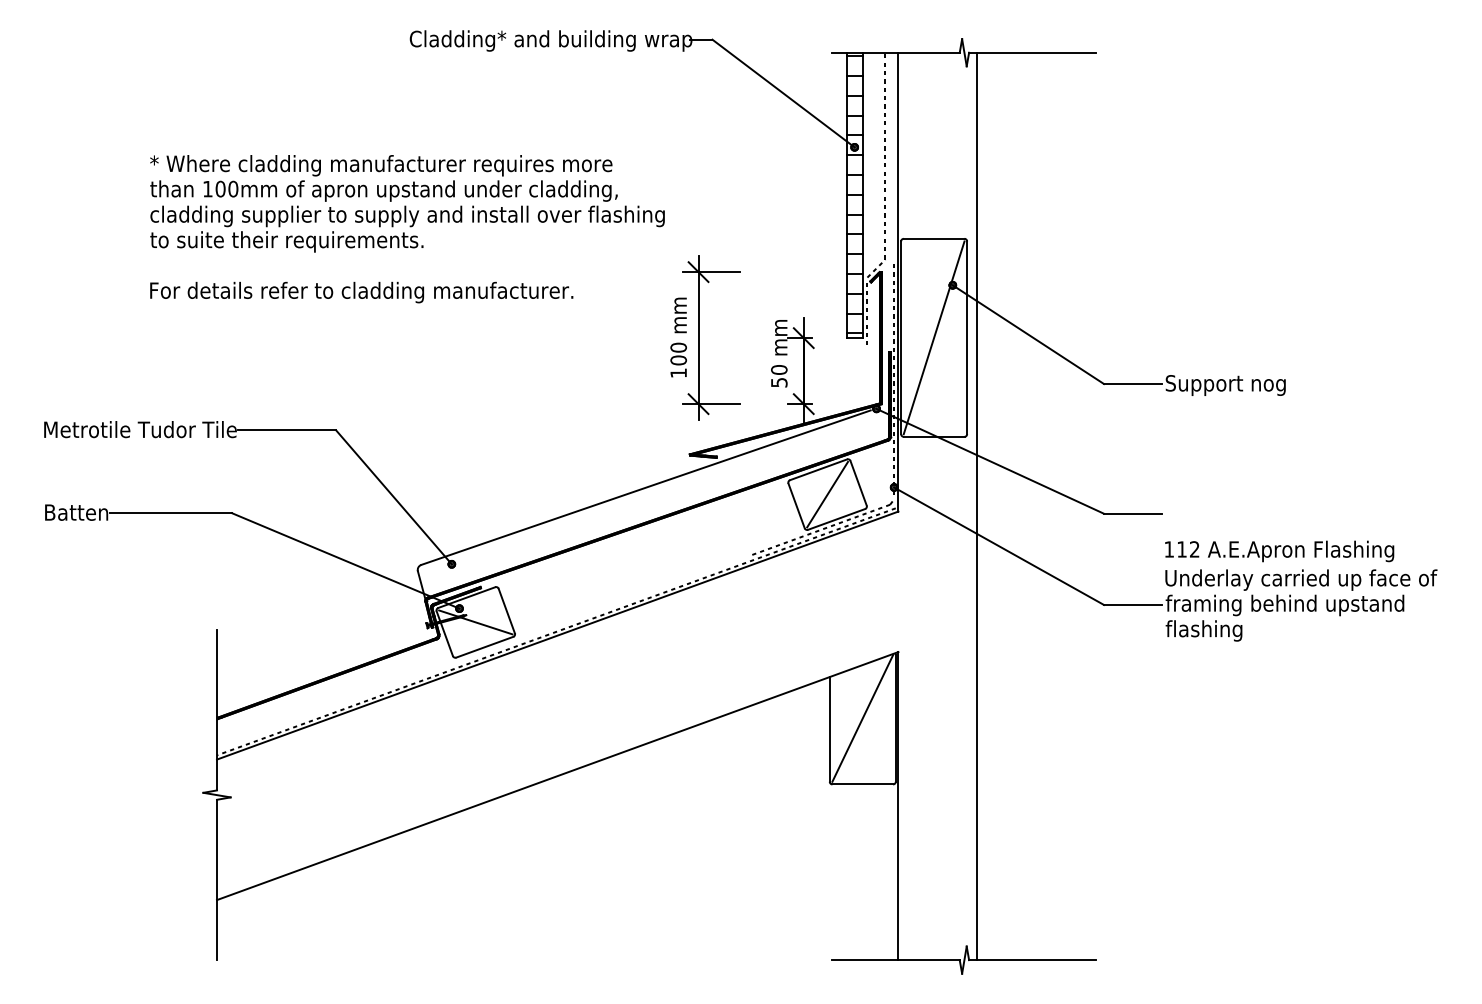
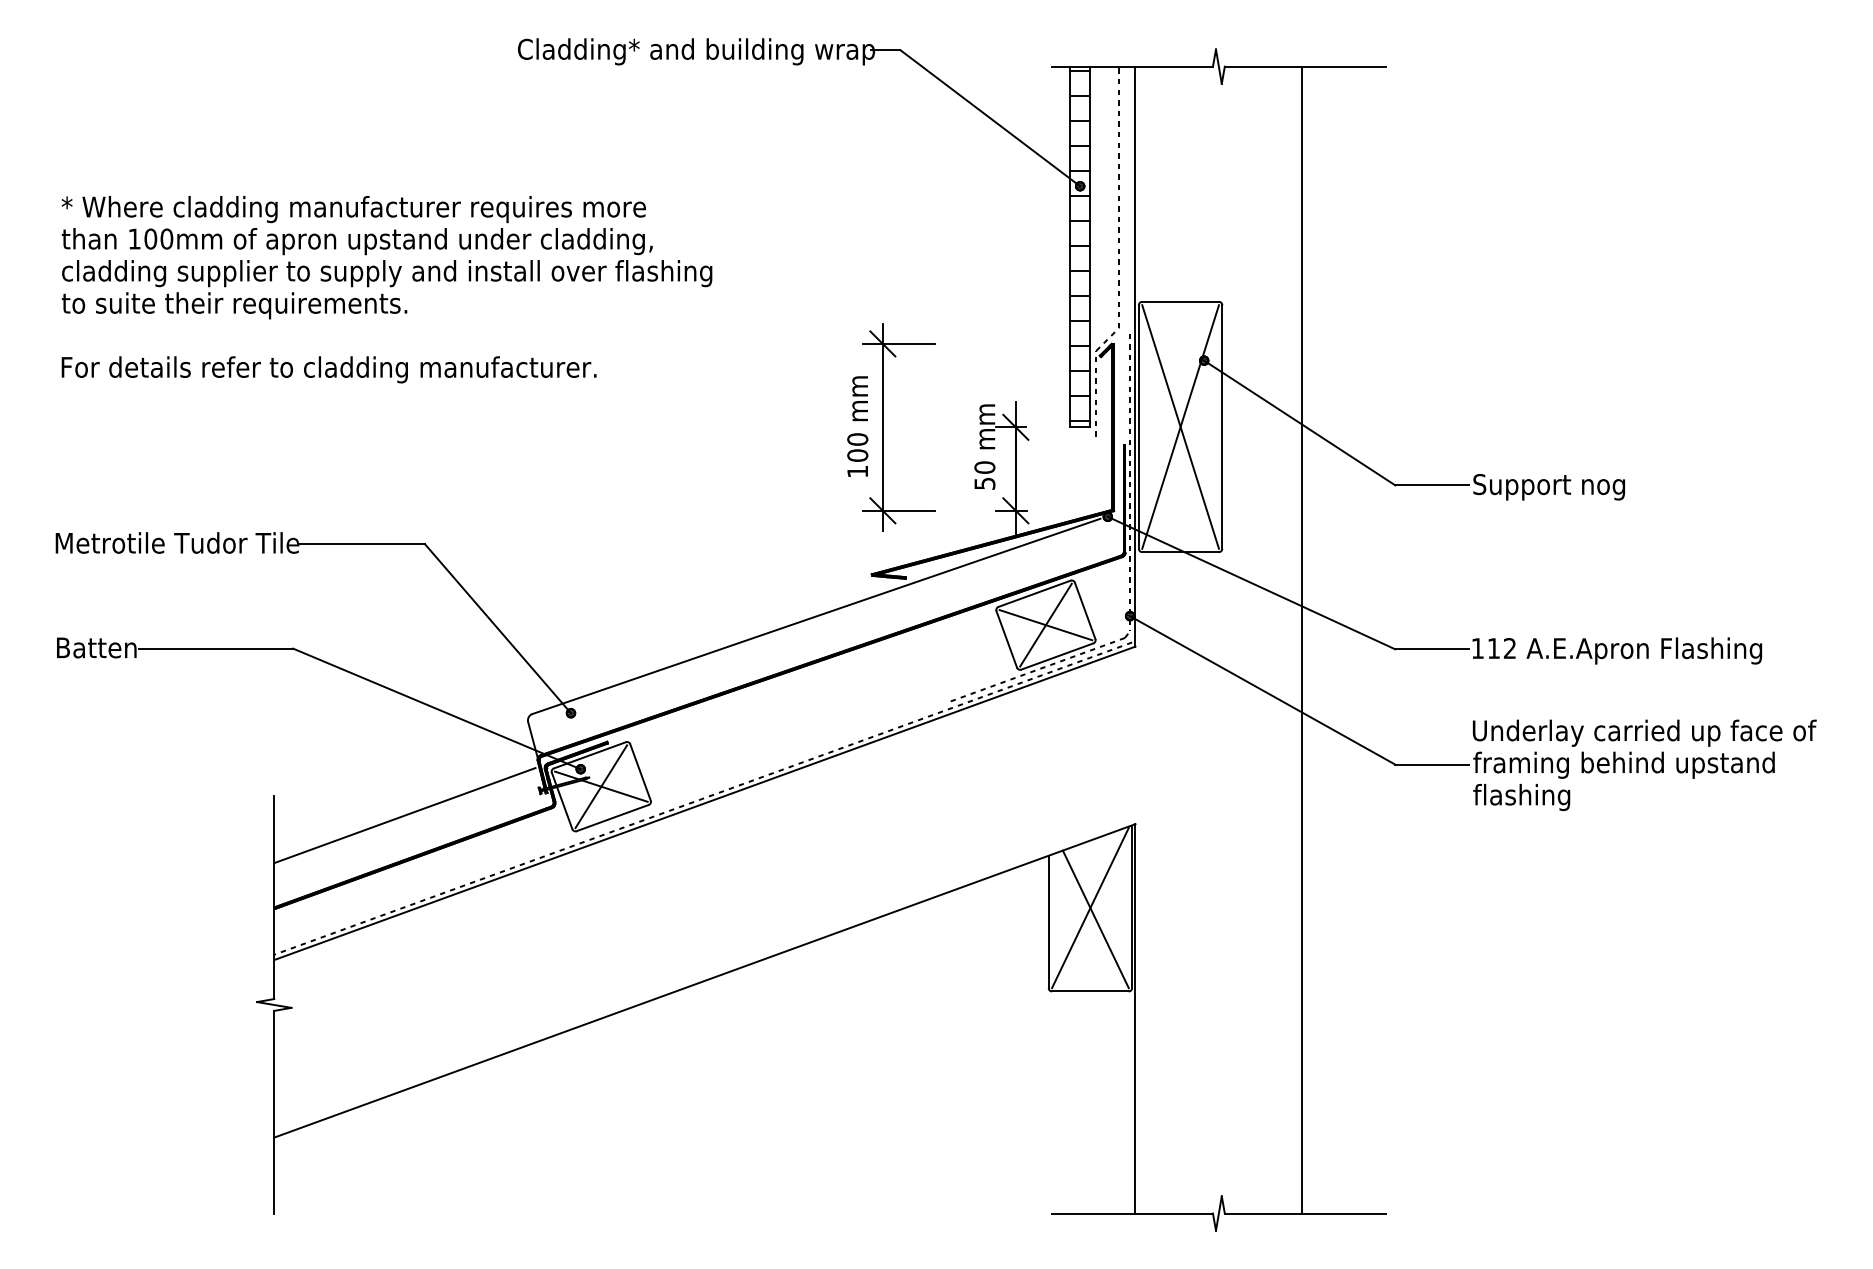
text: (407, 229) -> (386, 289), moved
line: (934, 337) -> (1180, 426), added
line: (827, 494) -> (1045, 625), added
line: (977, 505) -> (1302, 639), moved
text: (1279, 551) -> (1617, 650), moved
line: (475, 622) -> (601, 786), added
line: (320, 645) -> (405, 815), added
line: (866, 727) -> (1095, 919), added

